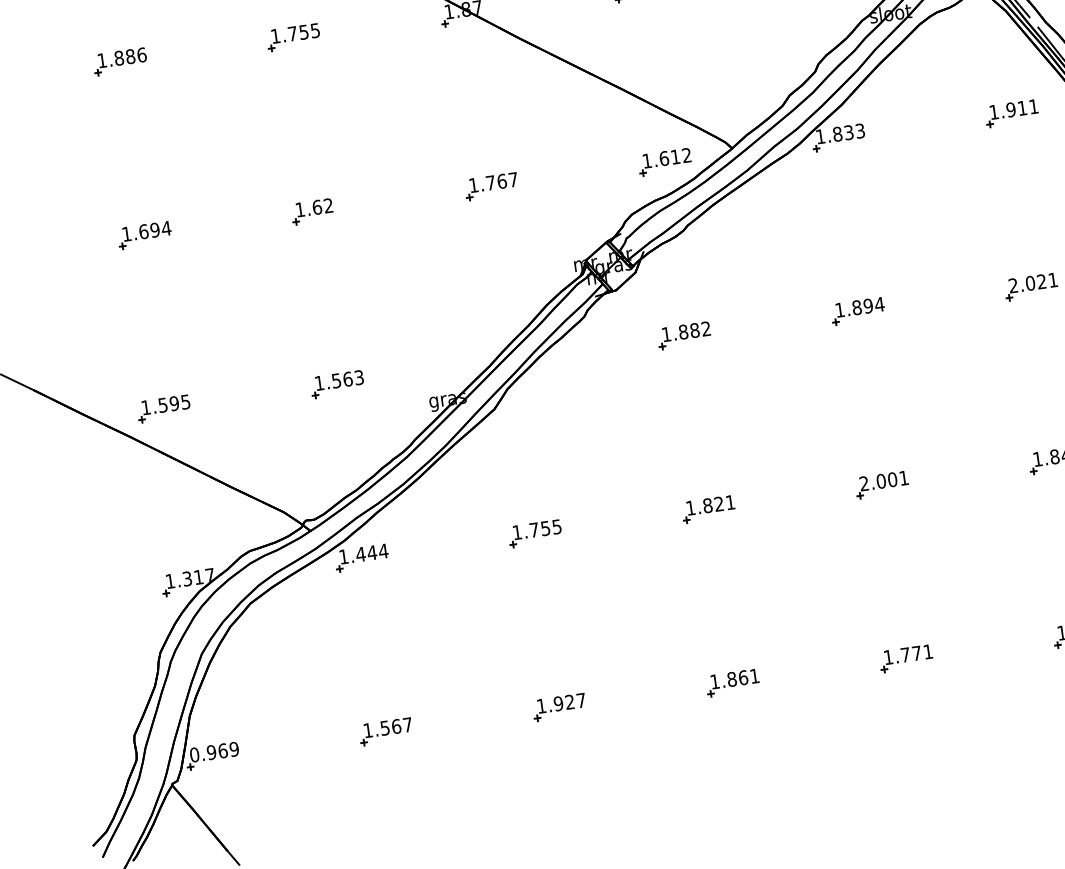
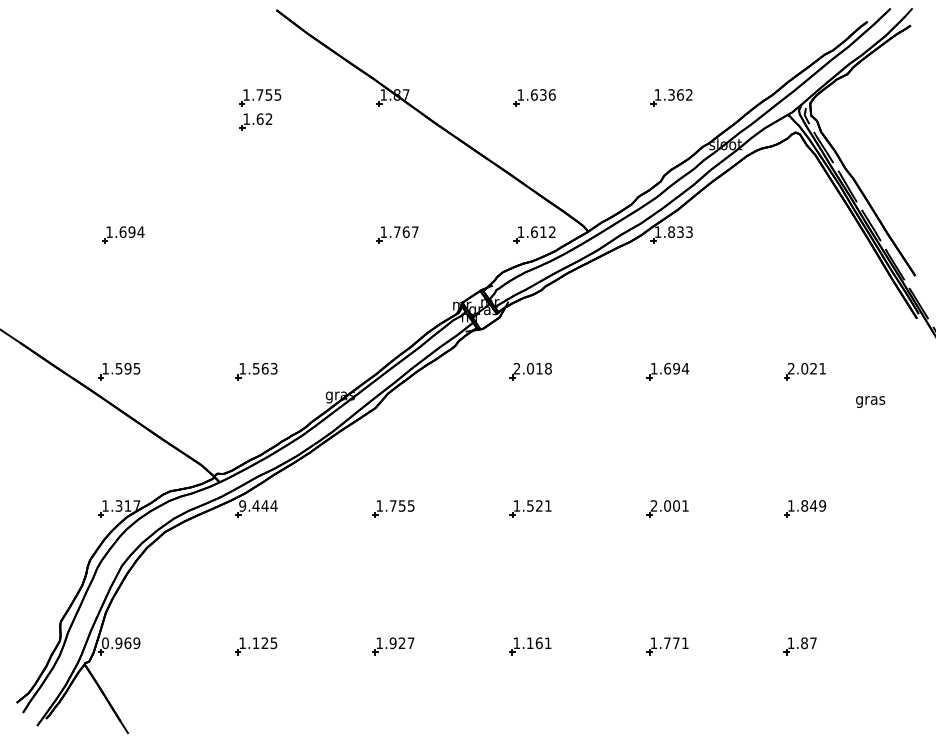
part: (120, 61) -> (123, 97), removed
part: (1011, 112) -> (808, 234), removed
part: (311, 211) -> (255, 121), moved
text: (856, 307) -> (667, 368), 1.894 -> 1.694
text: (686, 331) -> (532, 368), 1.882 -> 2.018
text: (707, 505) -> (530, 505), 1.821 -> 1.521
text: (343, 556) -> (242, 505), 1.444 -> 9.444
text: (731, 679) -> (529, 643), 1.861 -> 1.161
text: (395, 726) -> (264, 643), 1.567 -> 1.125

